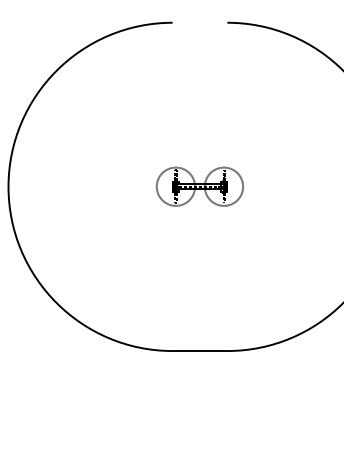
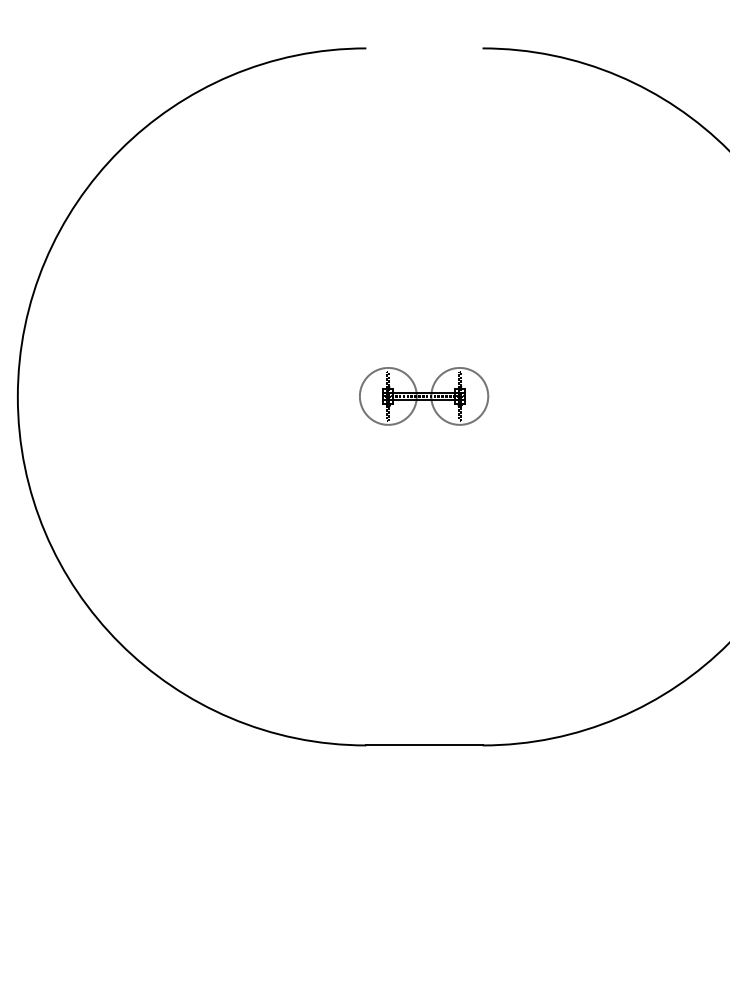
part: (199, 186) -> (423, 396), size x0.7

